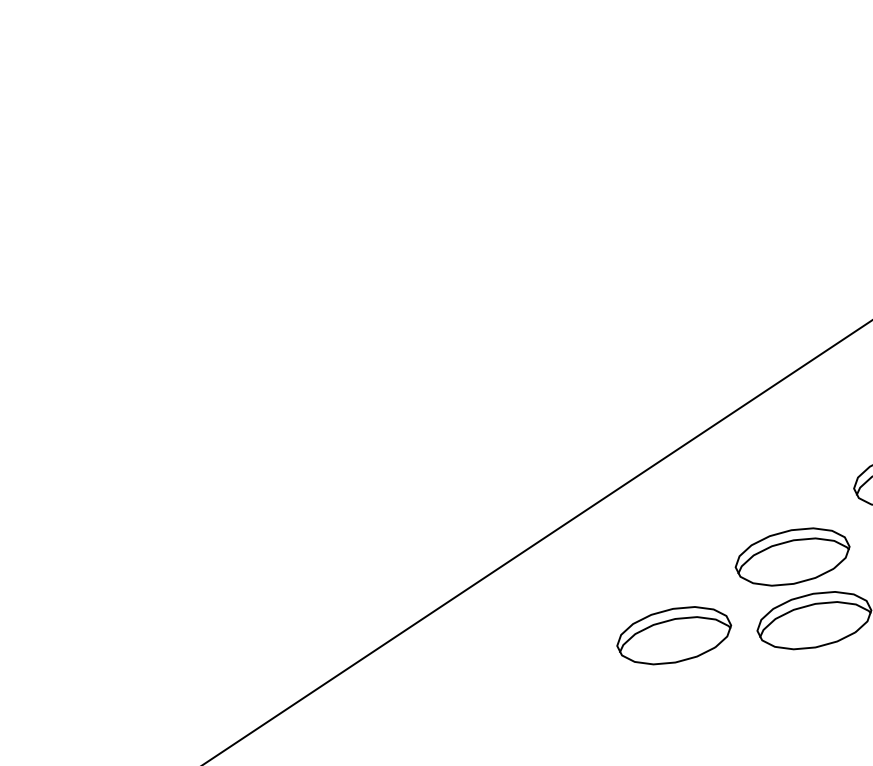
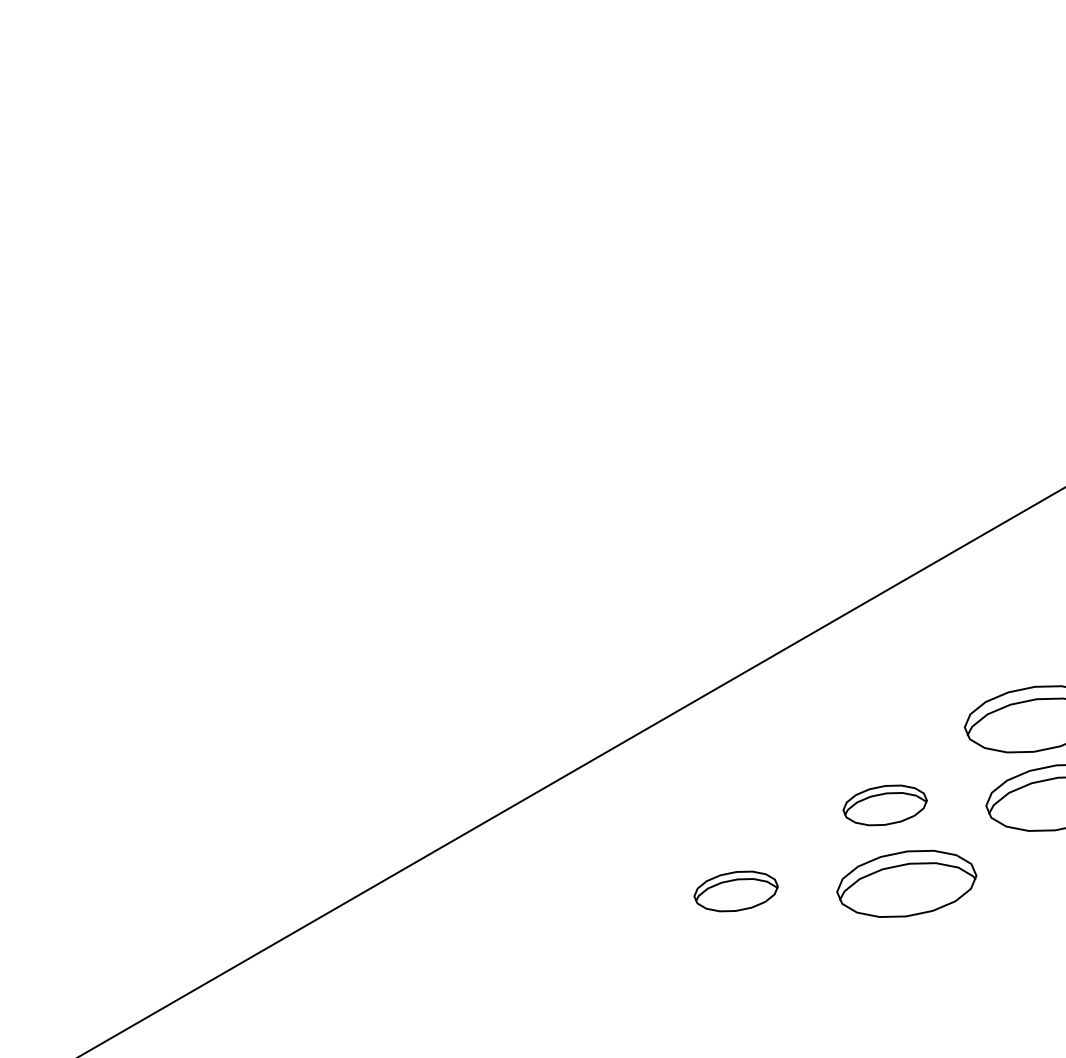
part: (791, 557) -> (884, 805), size x0.6
part: (673, 635) -> (735, 891), size x0.6

